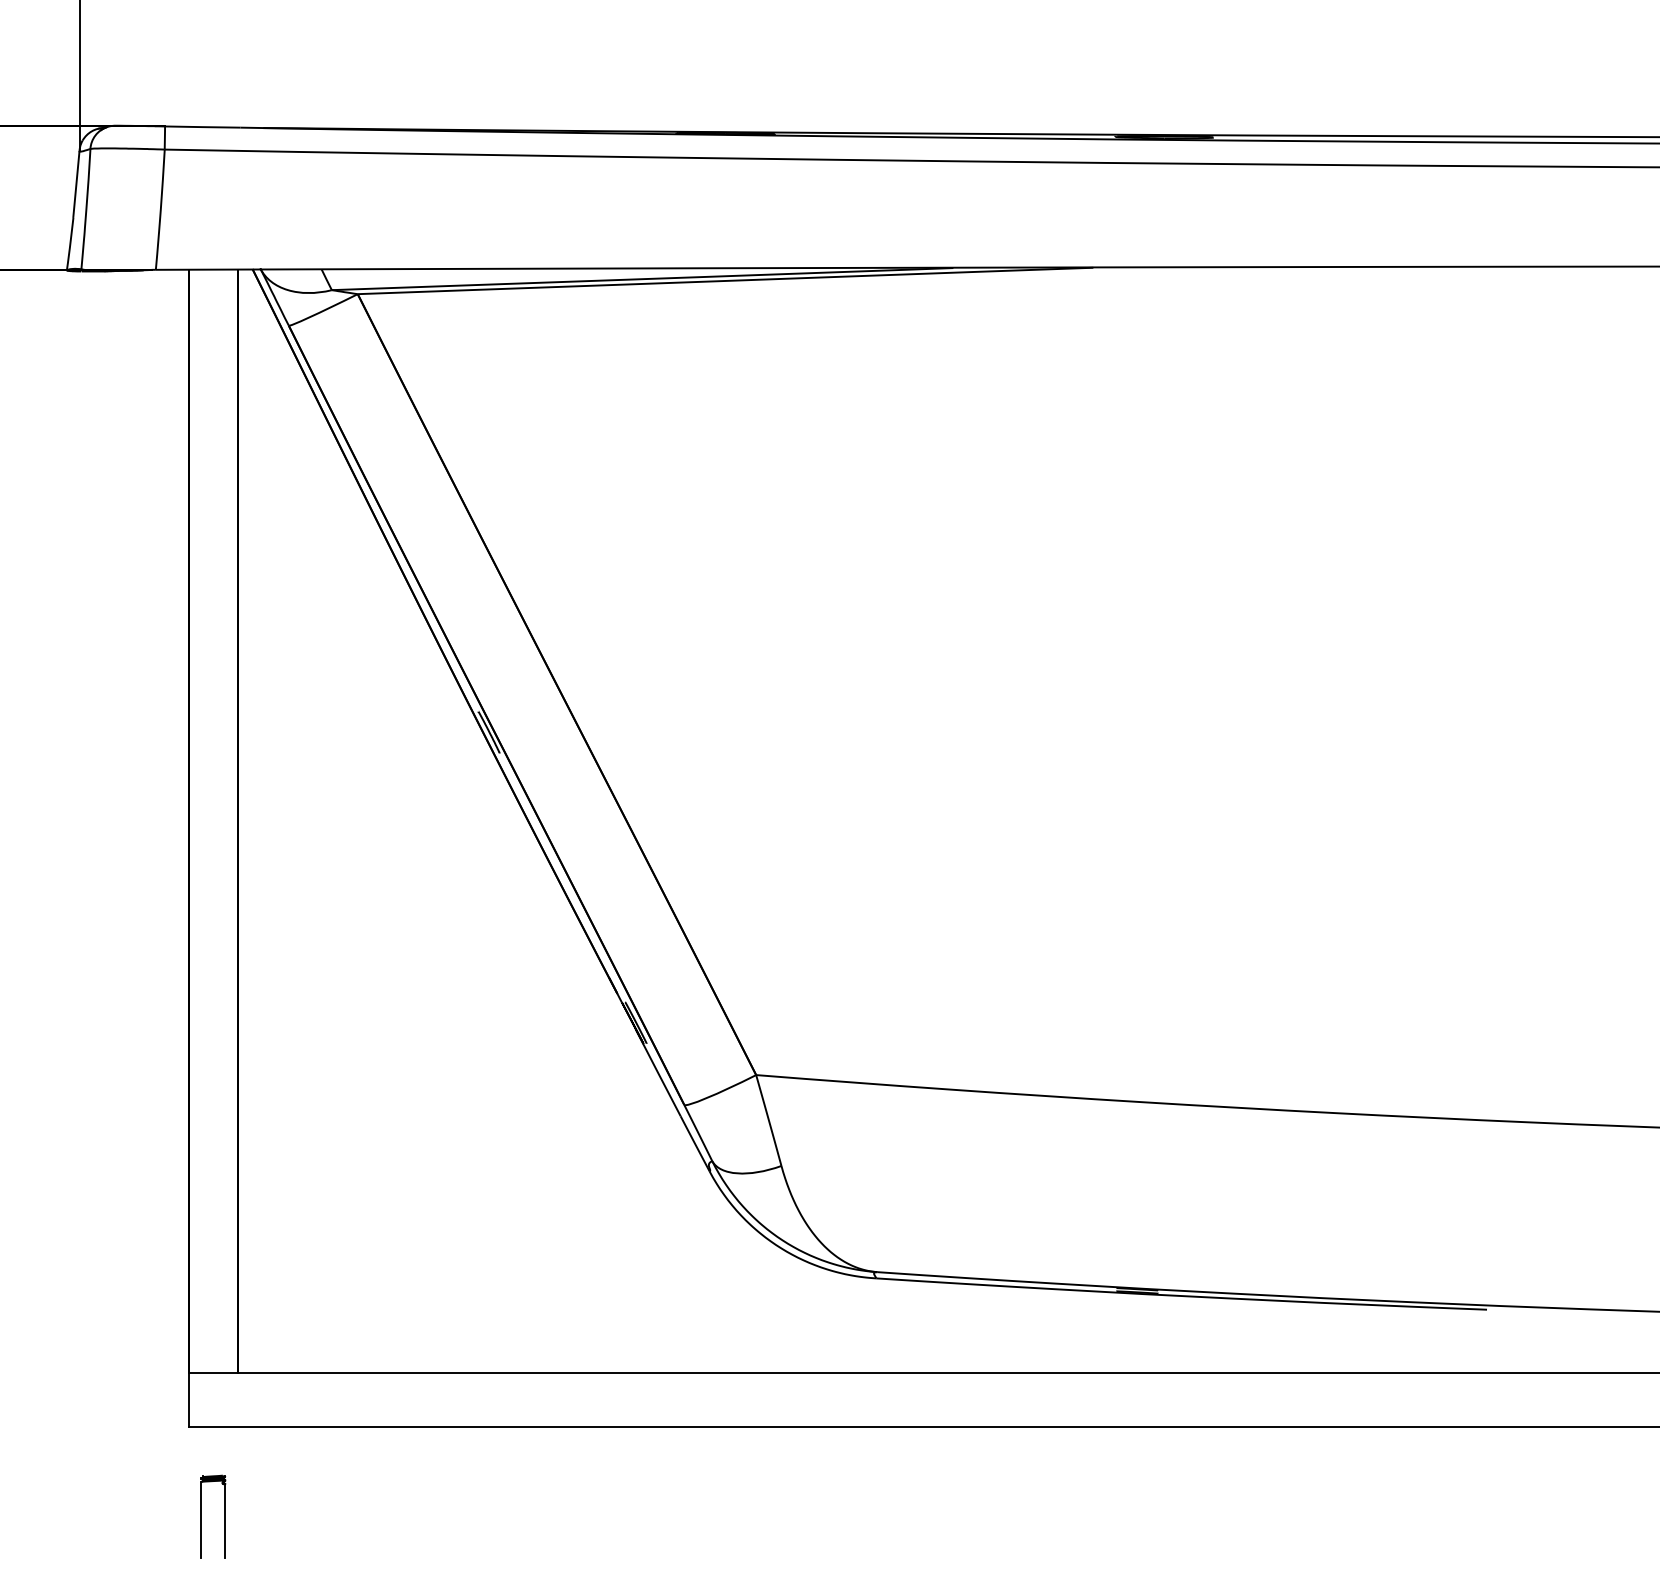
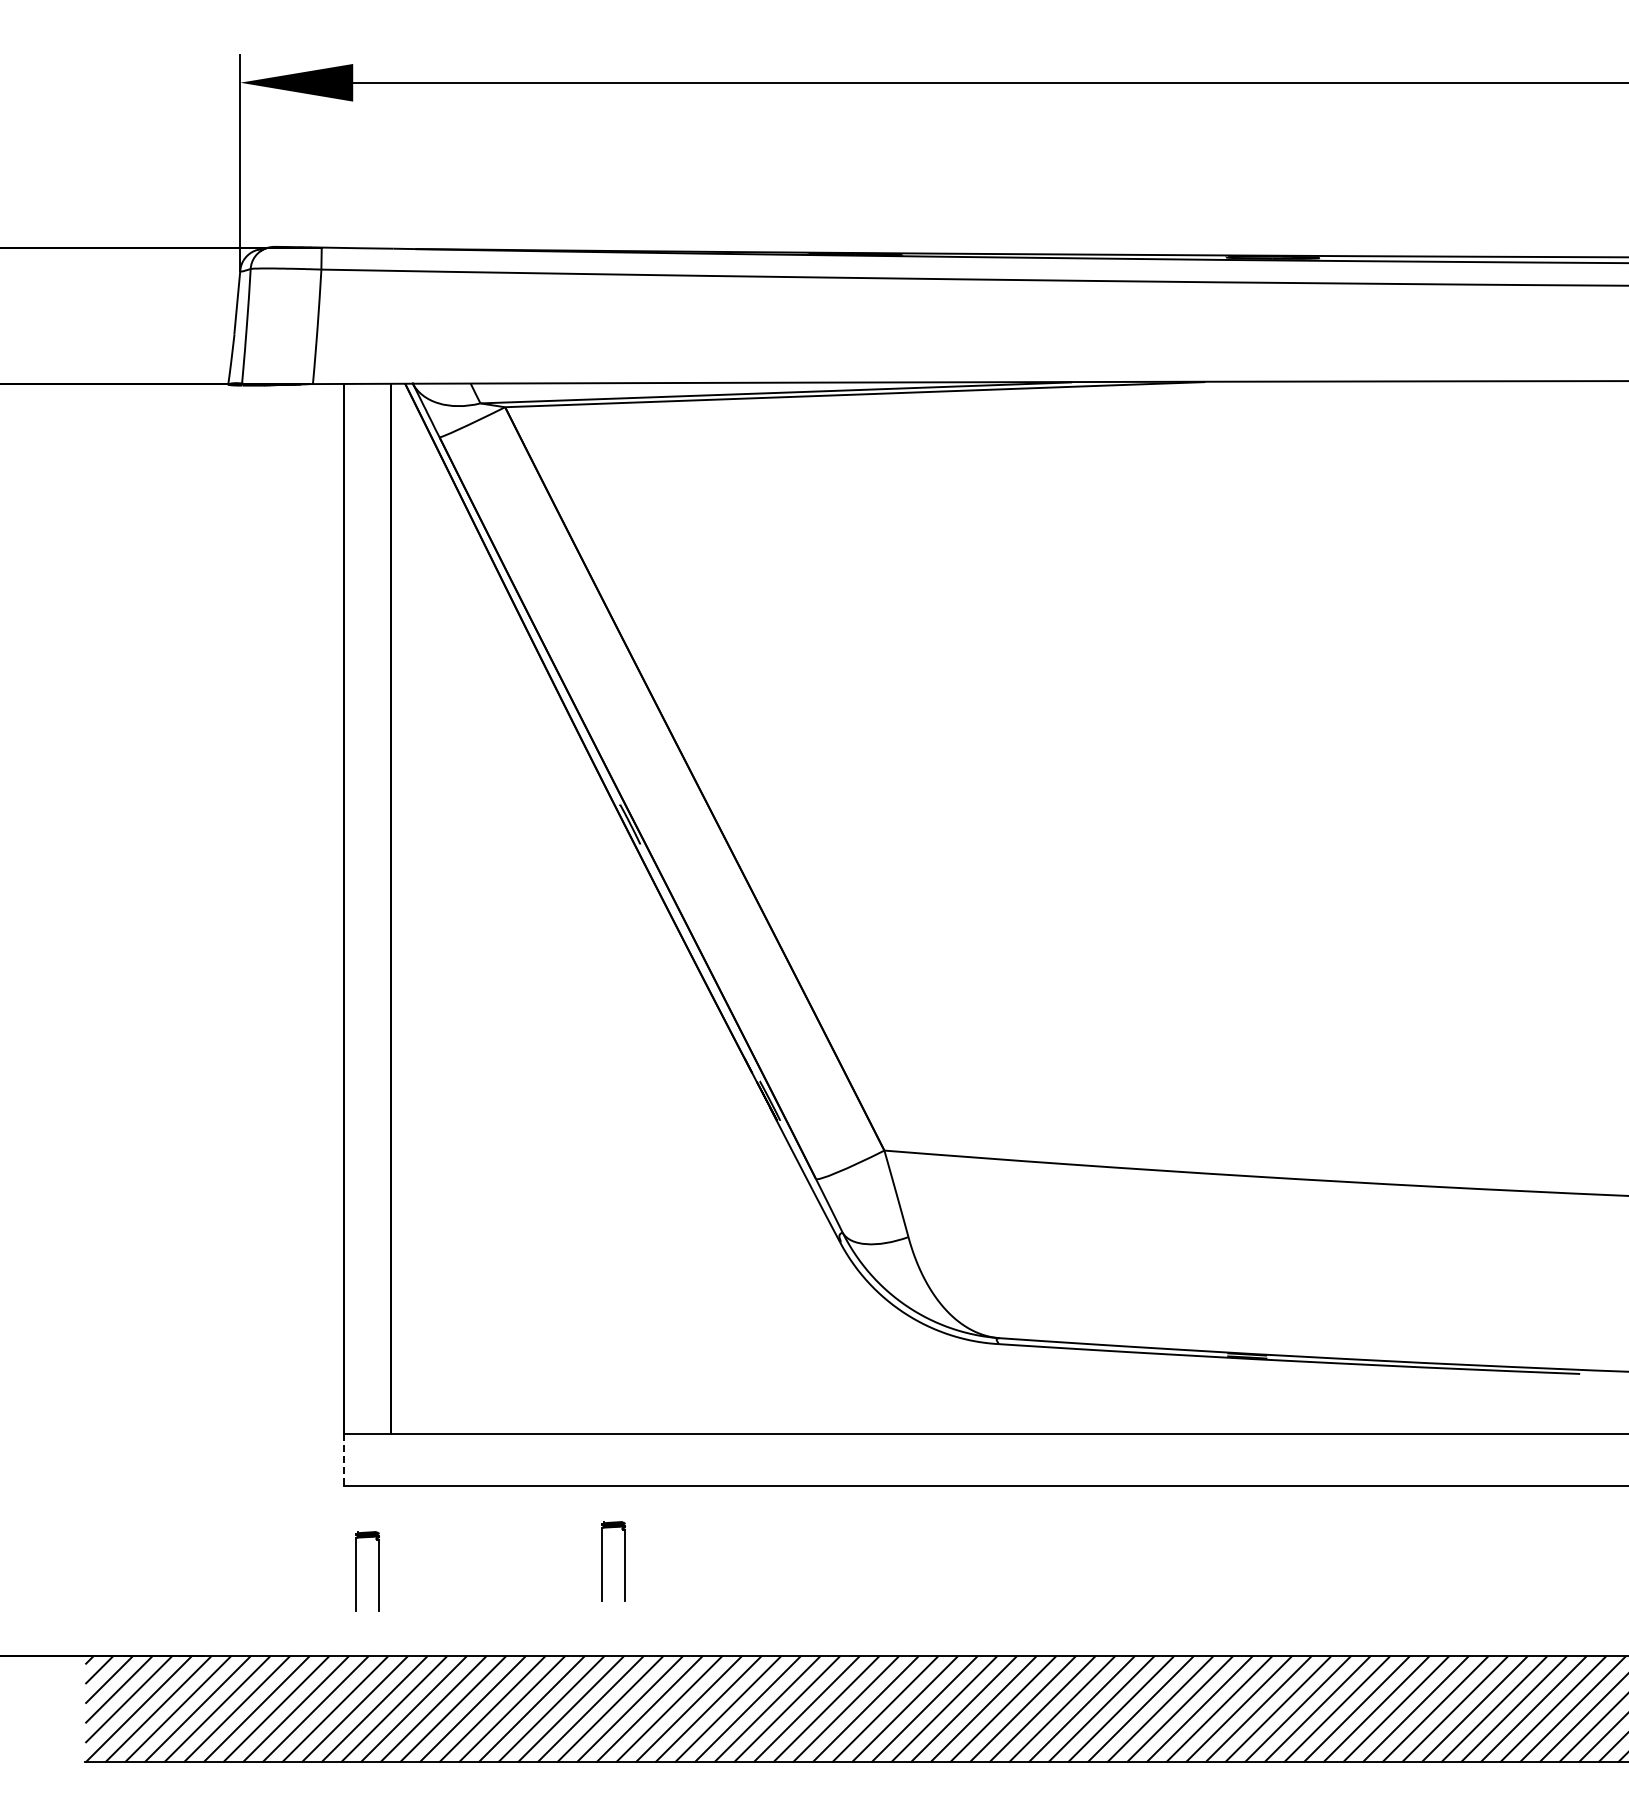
line: (189, 1400) -> (344, 1460), solid -> dashed
part: (460, 1506) -> (602, 1561), added

